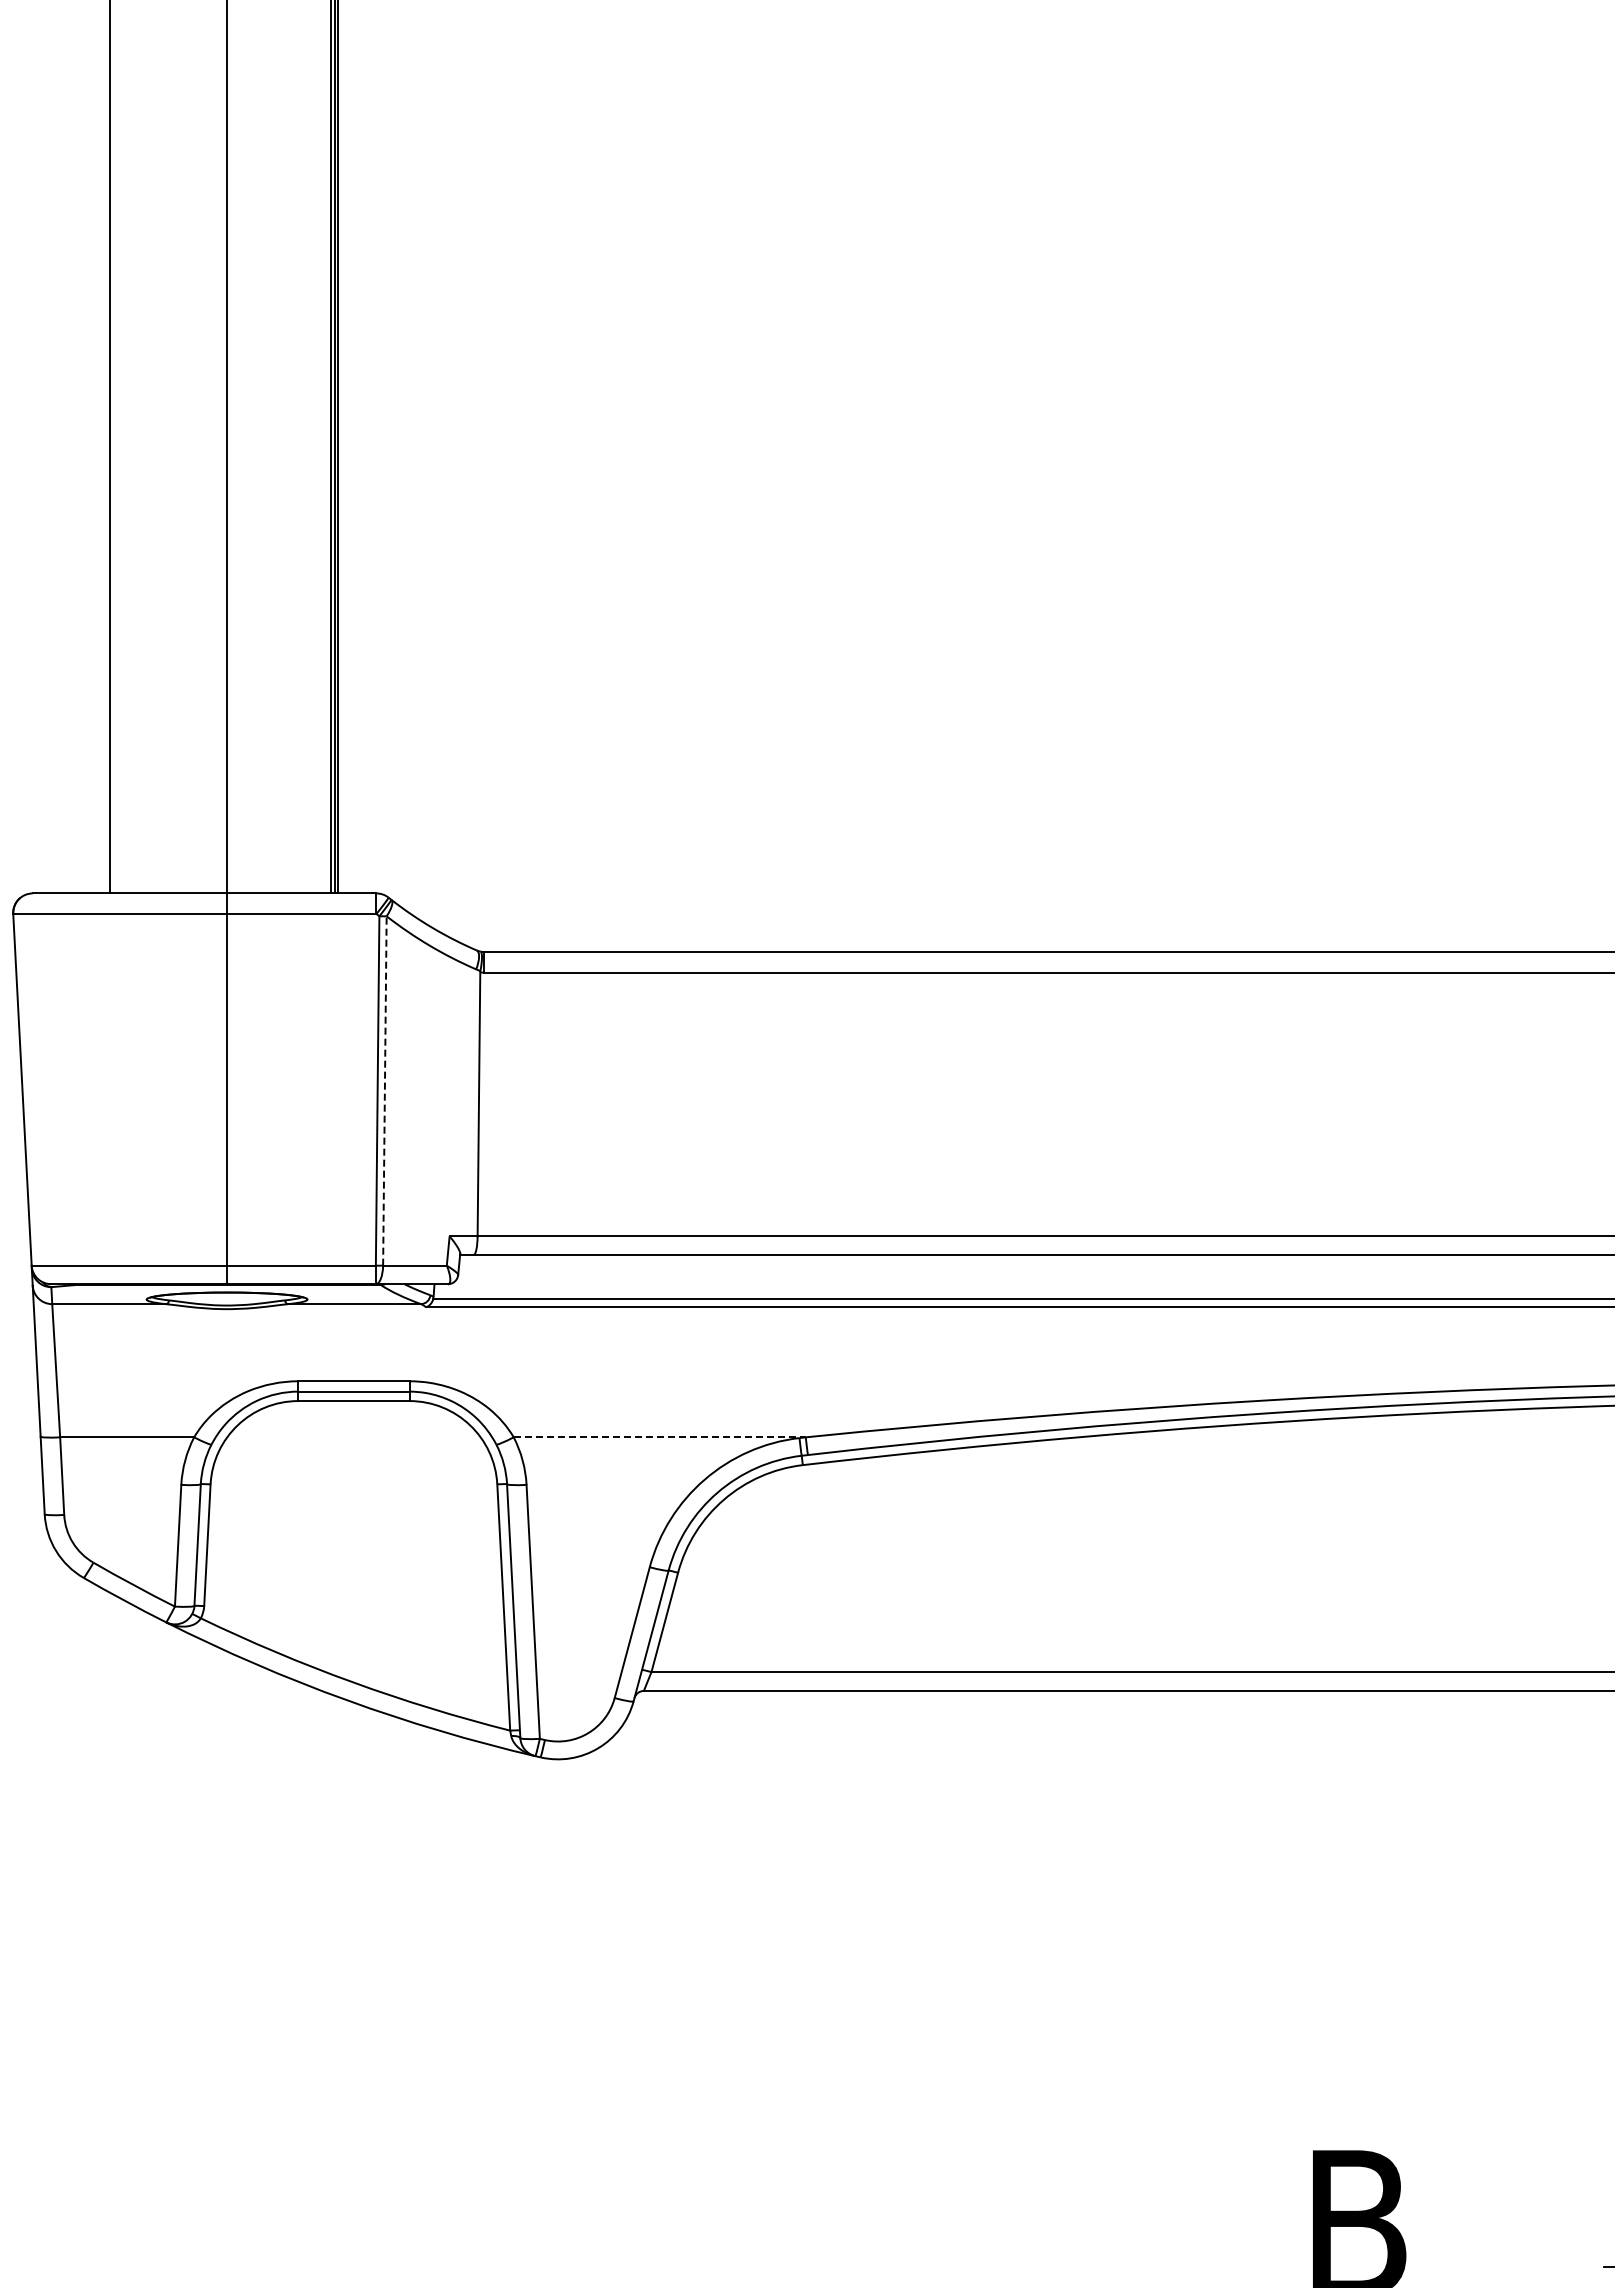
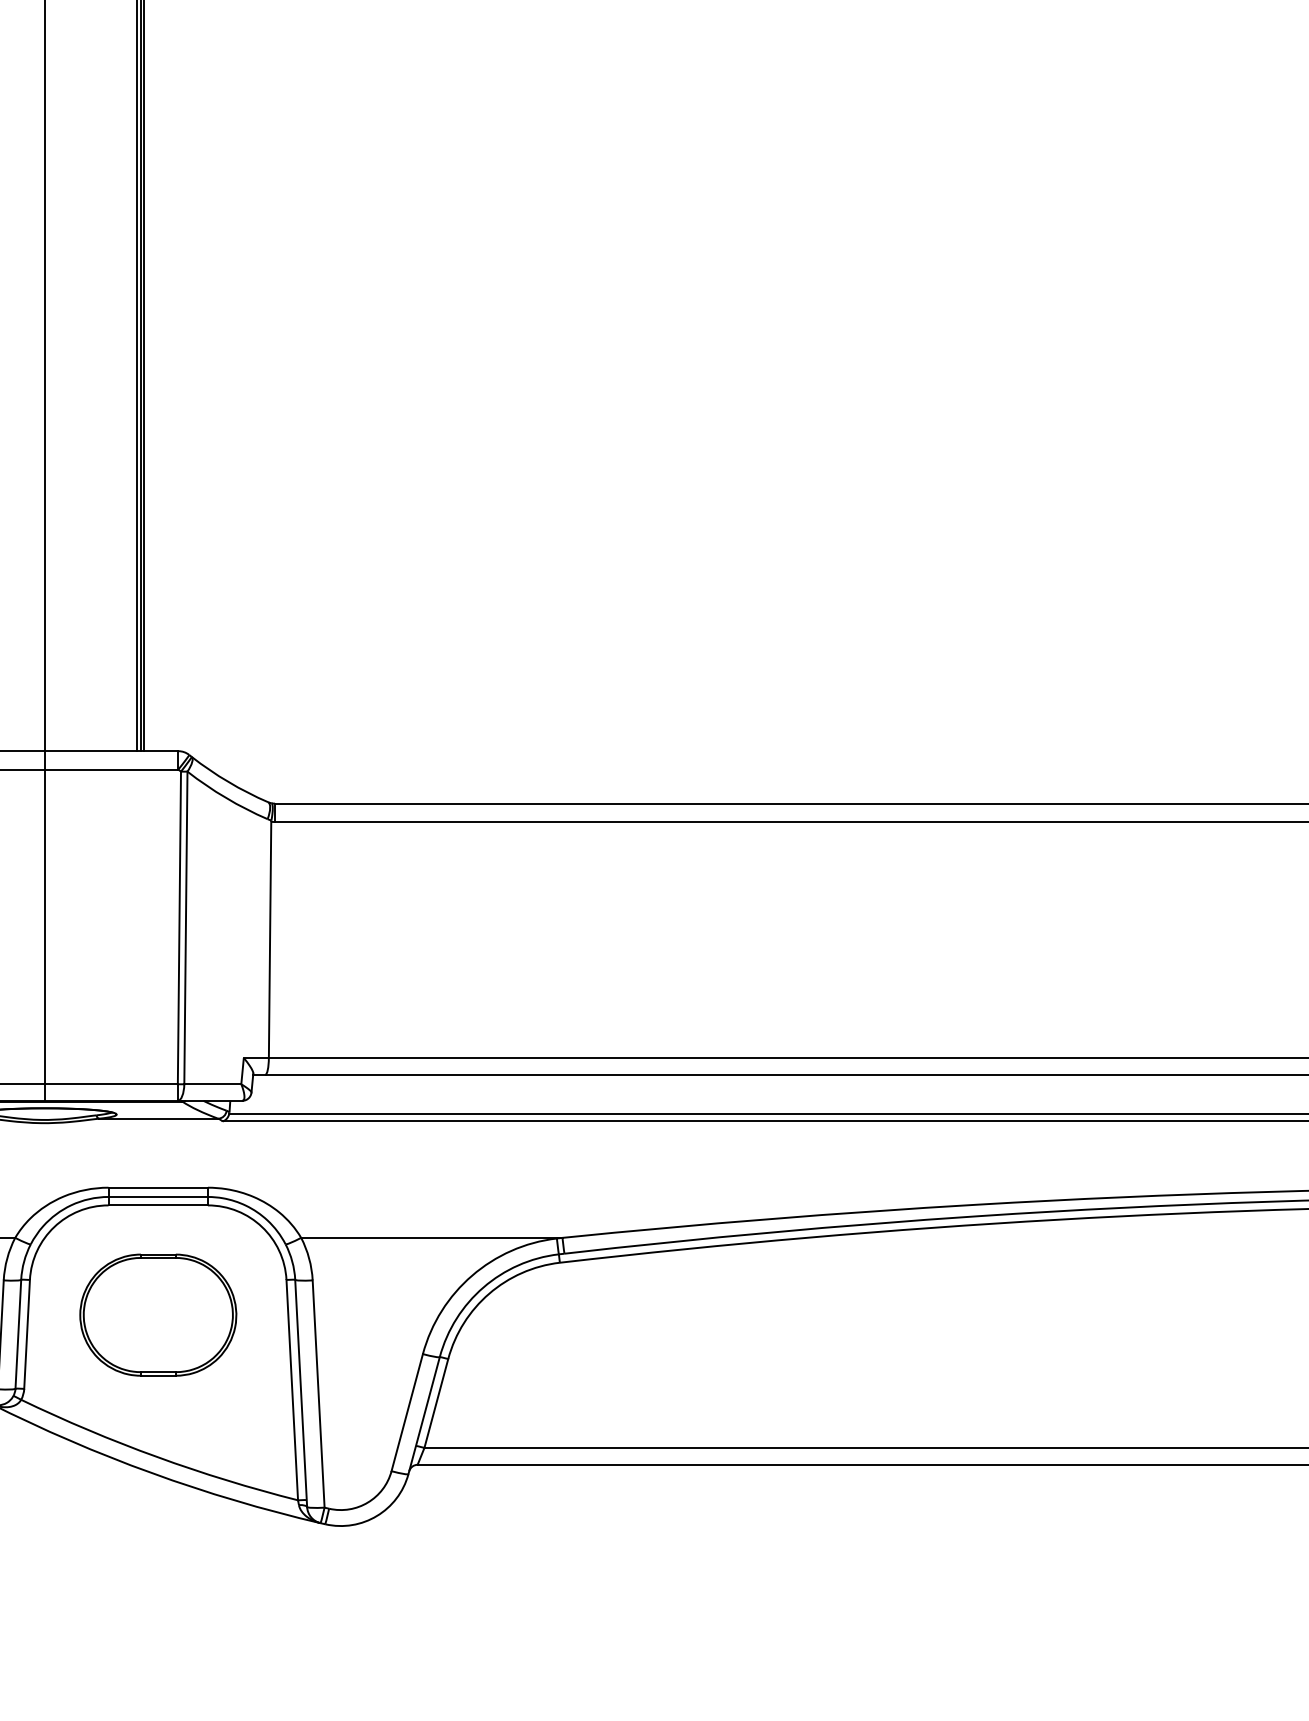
line: (384, 1090) -> (185, 927), dashed -> solid
line: (660, 1437) -> (432, 1238), dashed -> solid
part: (354, 1523) -> (158, 1314), added

